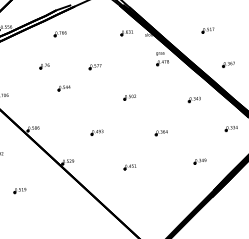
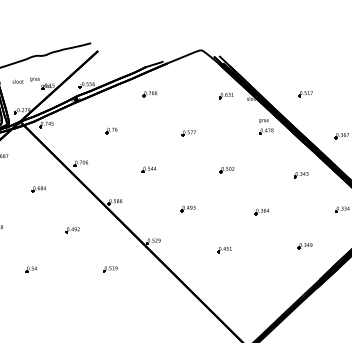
part: (208, 30) -> (305, 94), moved
part: (44, 66) -> (111, 130), moved
part: (63, 88) -> (148, 169), moved
part: (20, 190) -> (110, 269), moved

